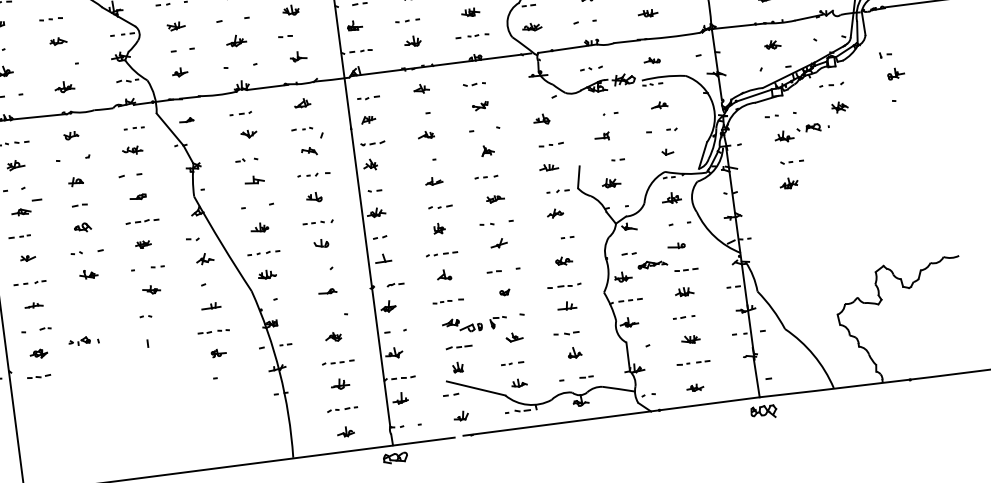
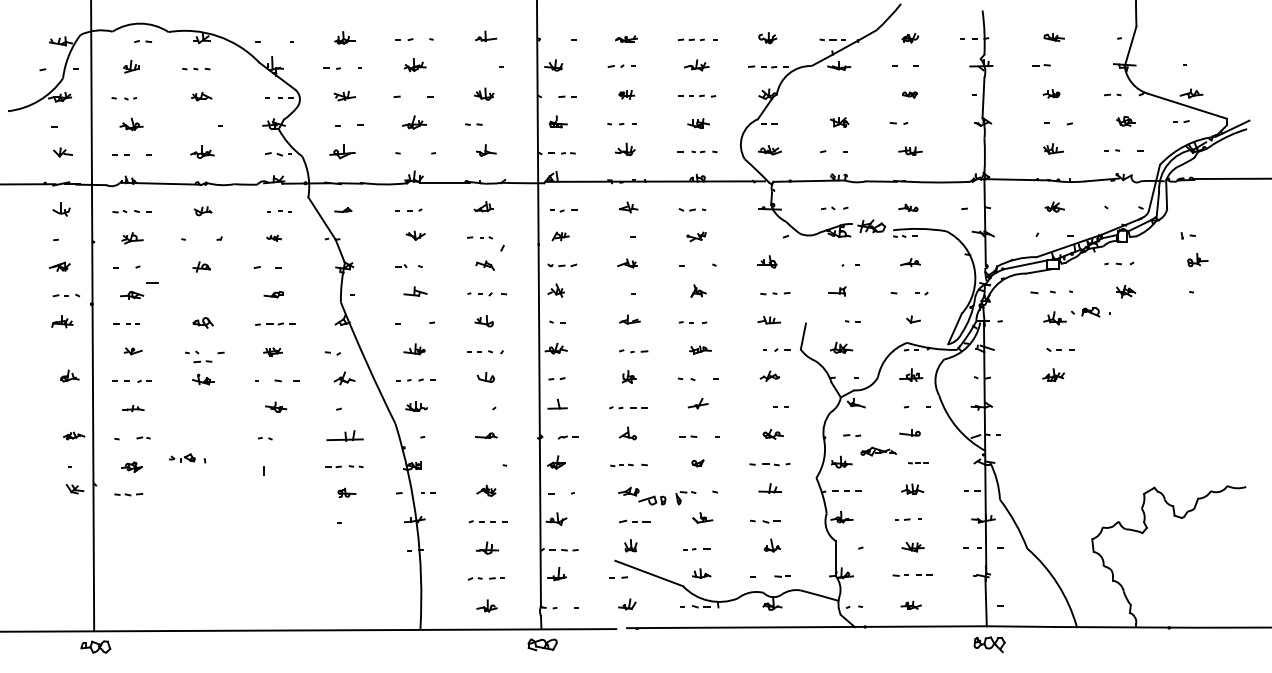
part: (180, 72) -> (342, 151), size x1.4
part: (771, 116) -> (1042, 292), size x1.6
part: (132, 150) -> (273, 238), size x0.6
part: (79, 205) -> (202, 361), moved
part: (157, 266) -> (286, 380), size x1.6
part: (686, 270) -> (918, 463), size x0.7
part: (210, 306) -> (344, 435), size x1.6

